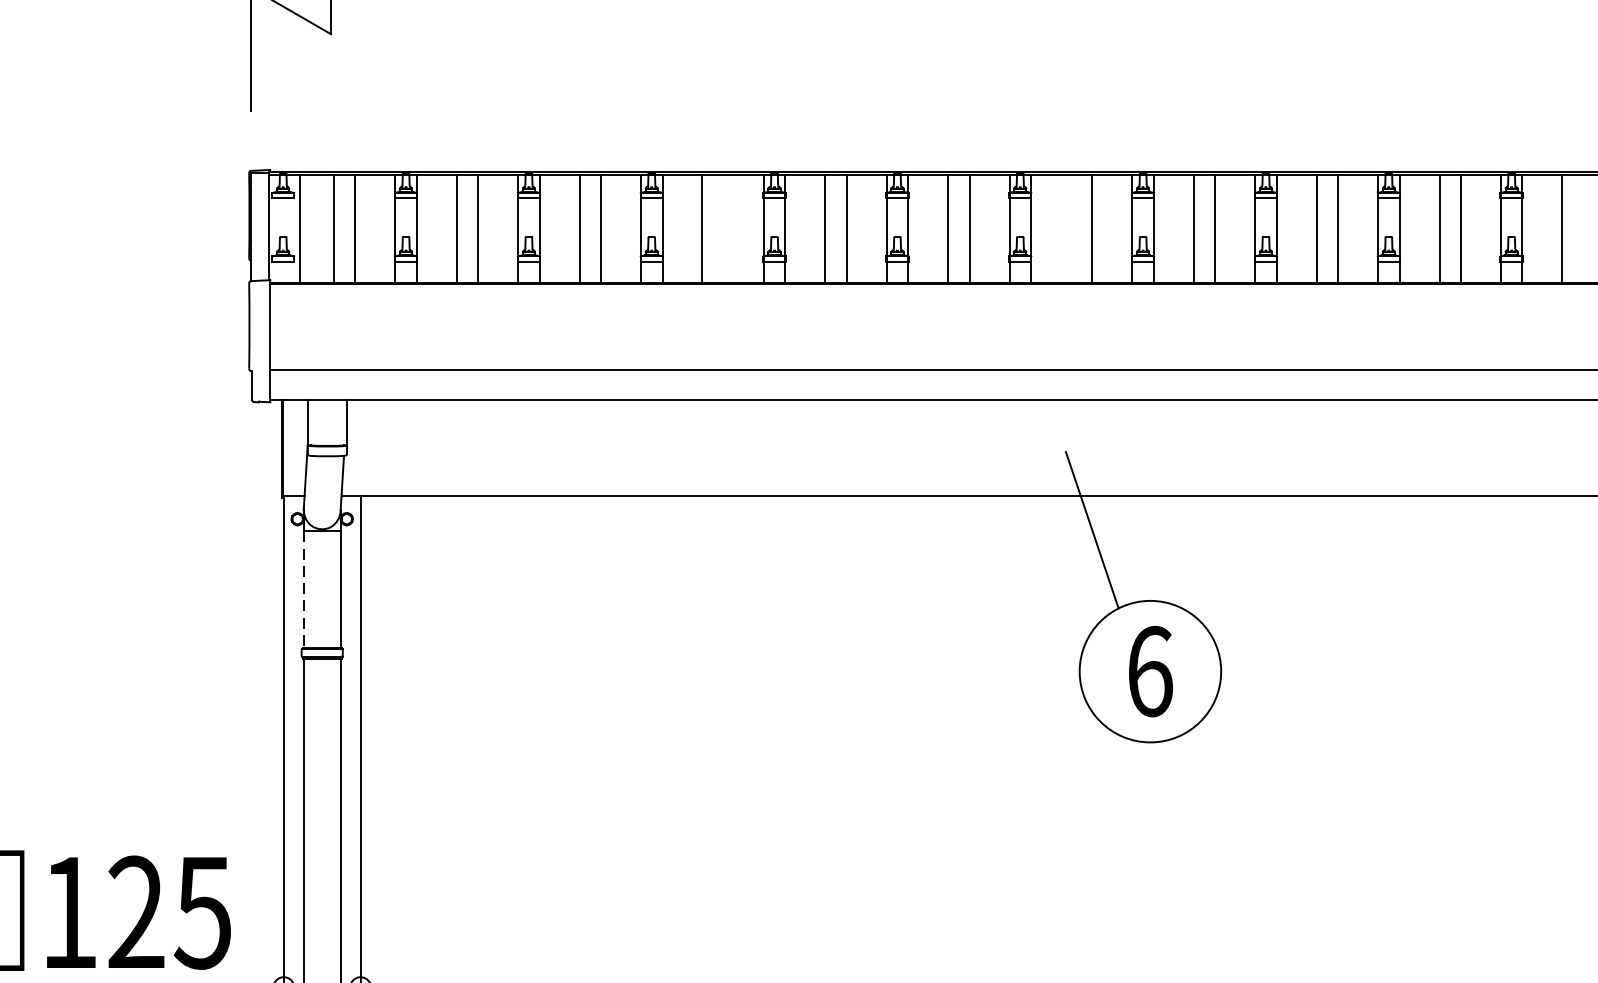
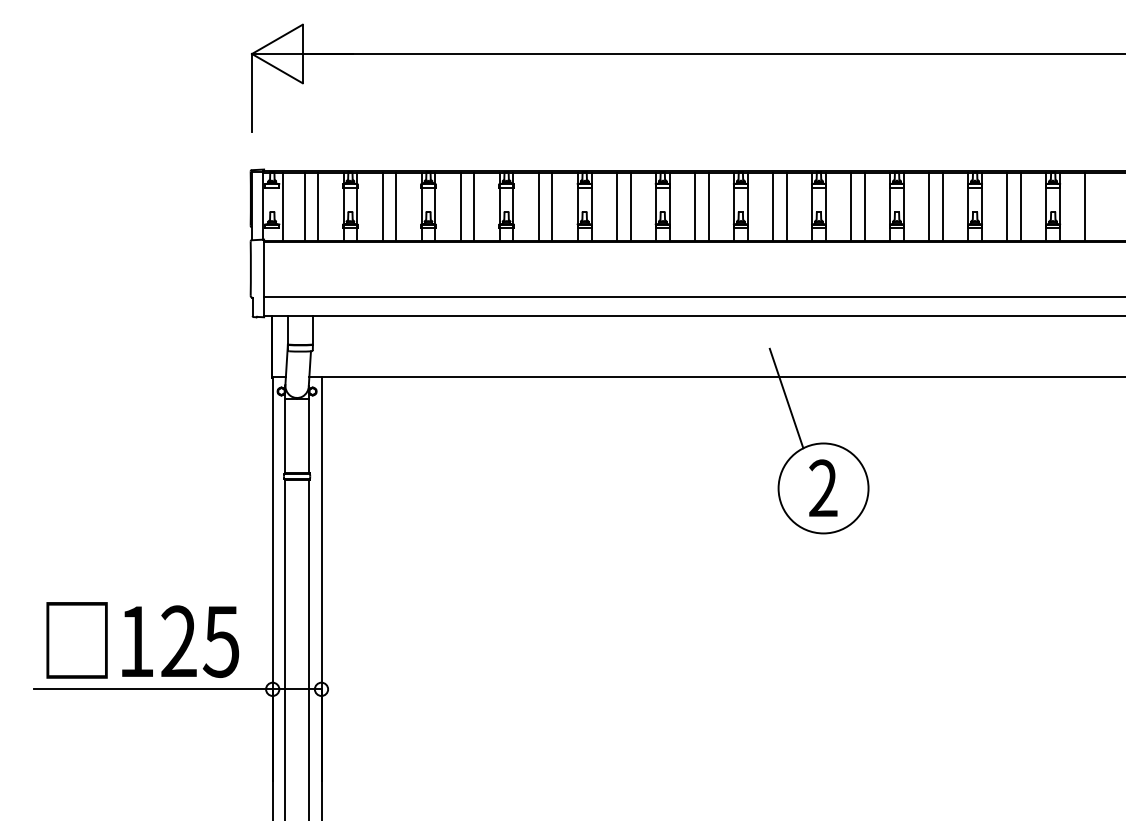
line: (723, 228) -> (552, 206), added
line: (1071, 228) -> (773, 206), added
line: (303, 589) -> (285, 436), dashed -> solid
text: (1150, 671) -> (823, 488), 6 -> 2

